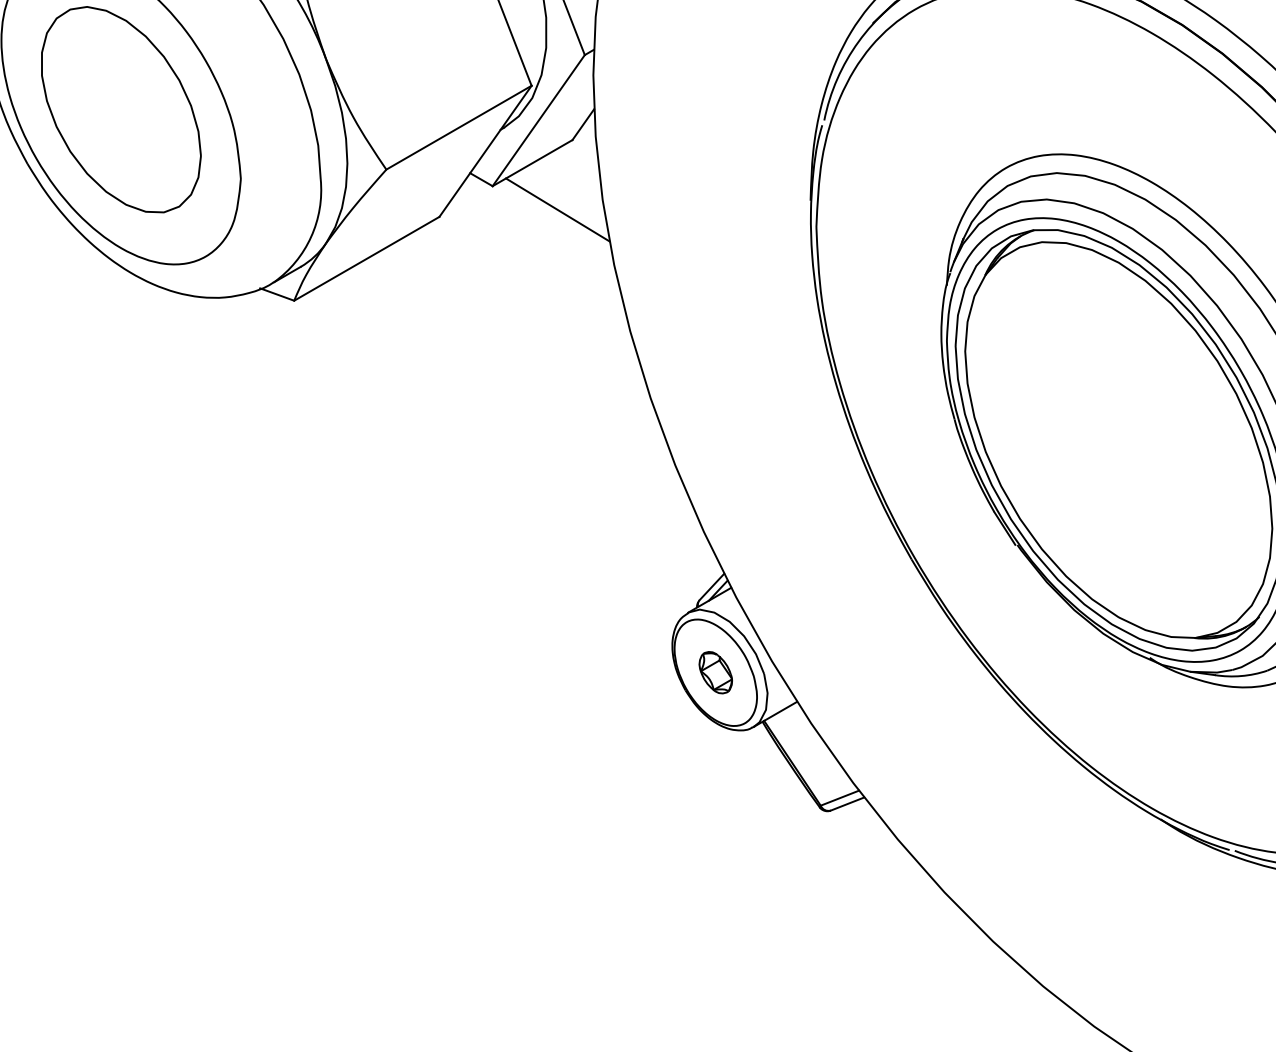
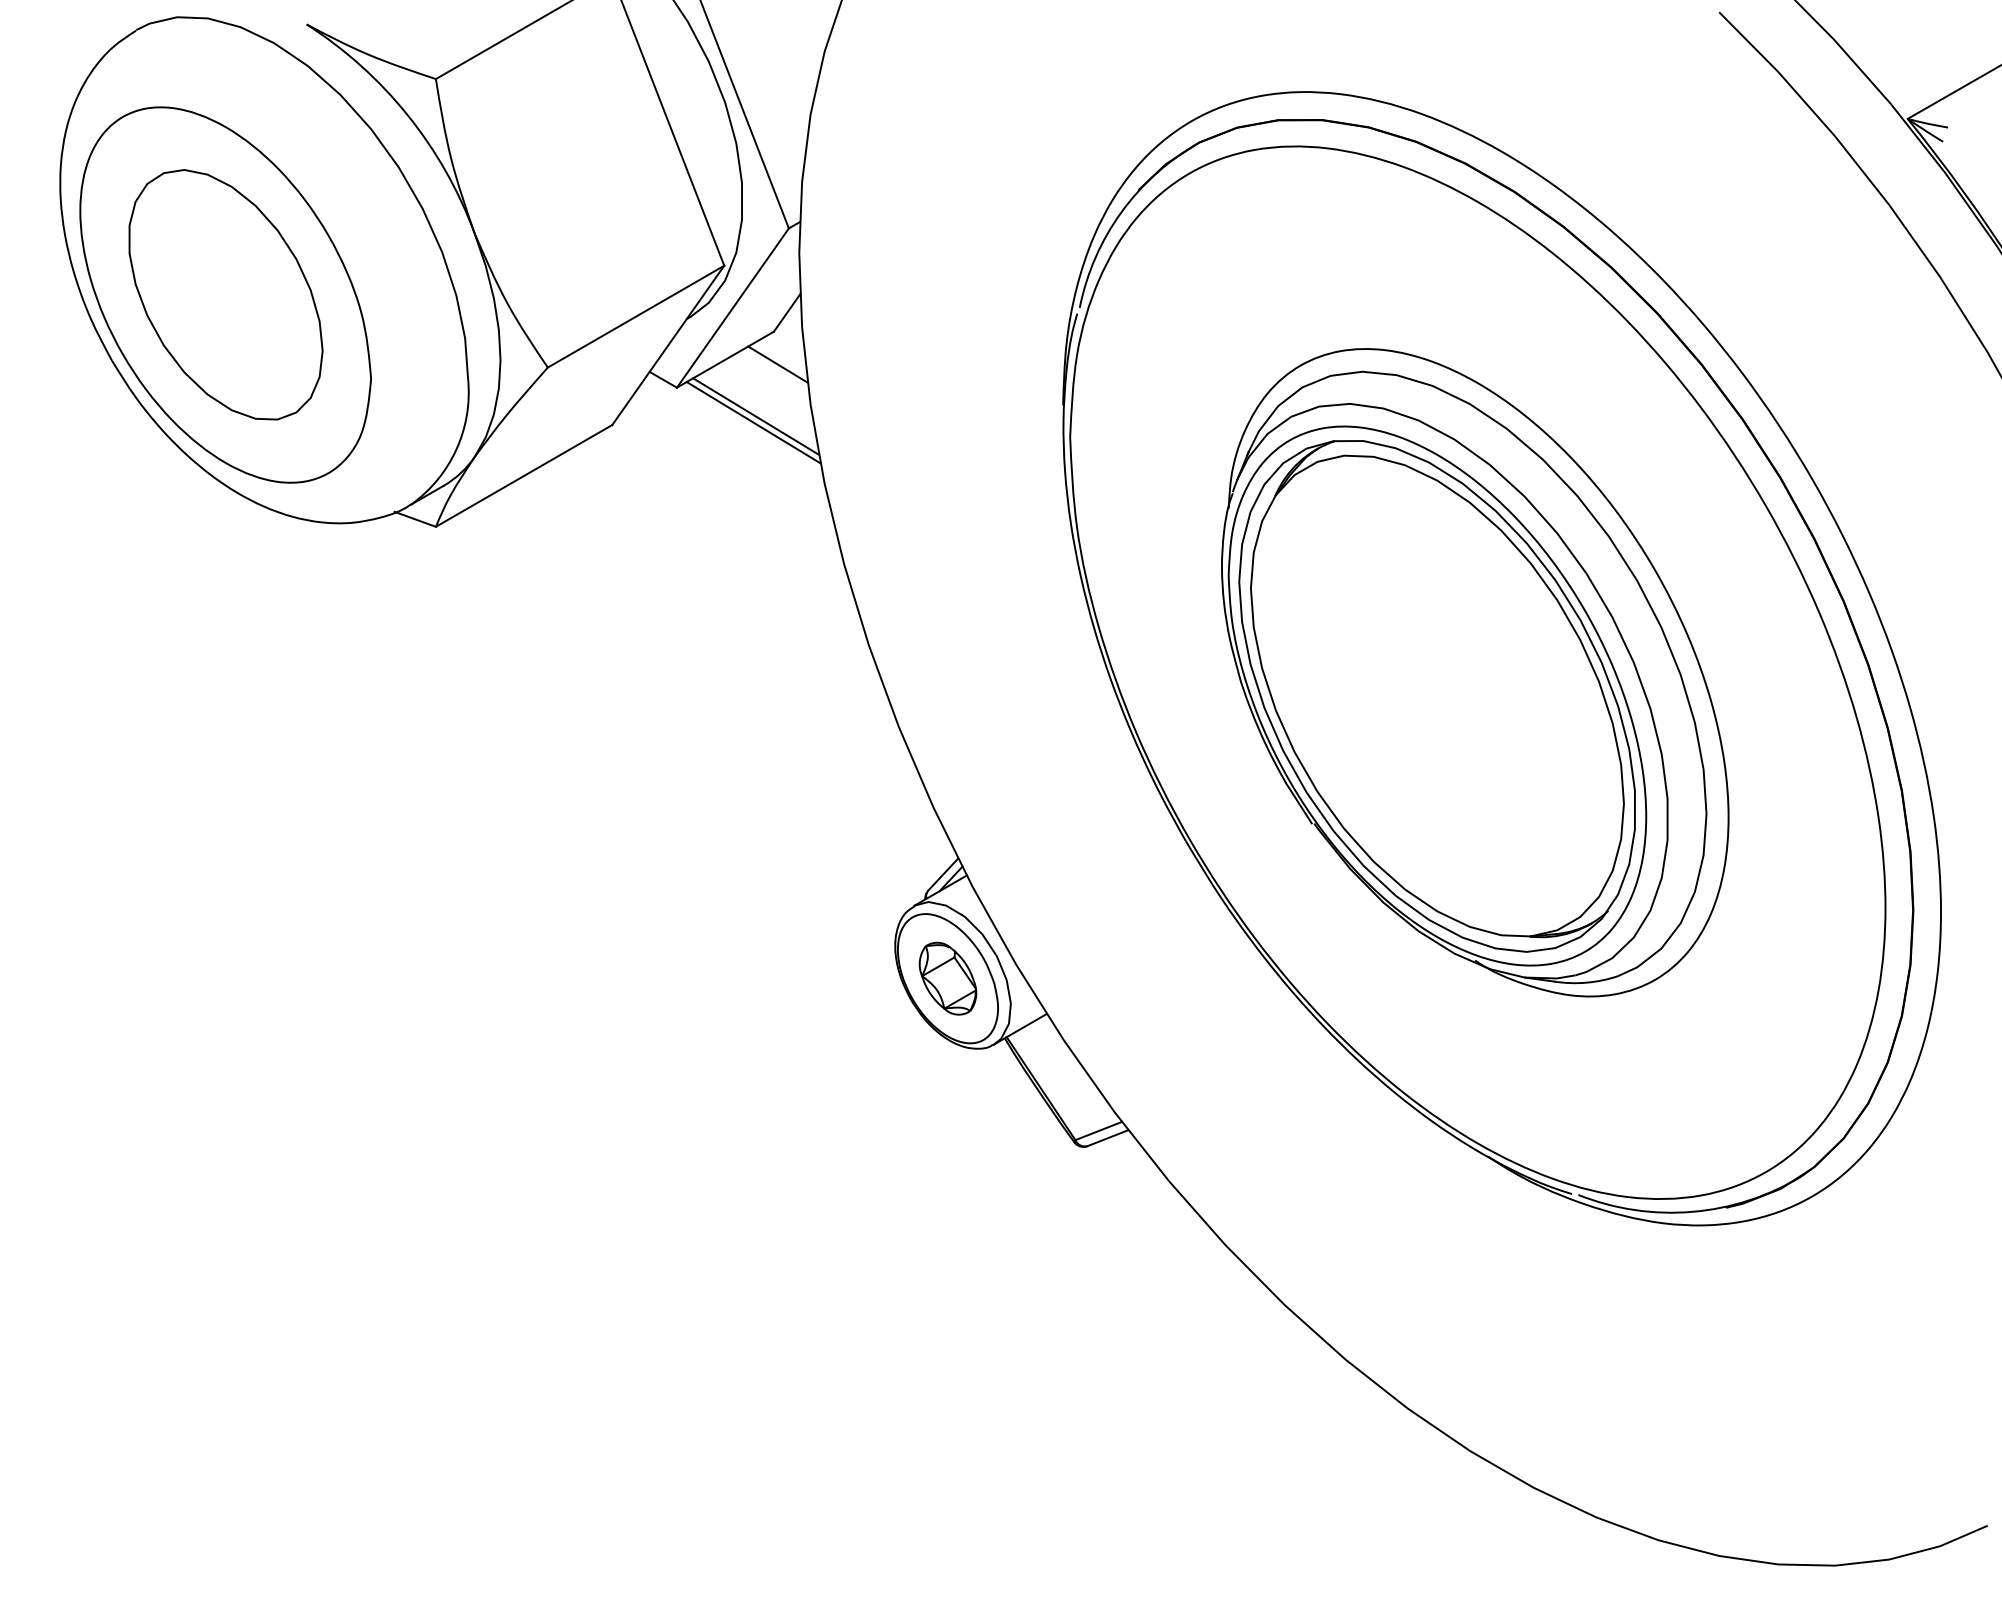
line: (575, 167) -> (777, 364), added
line: (555, 214) -> (753, 422), added
part: (715, 672) -> (947, 978), size x1.43

